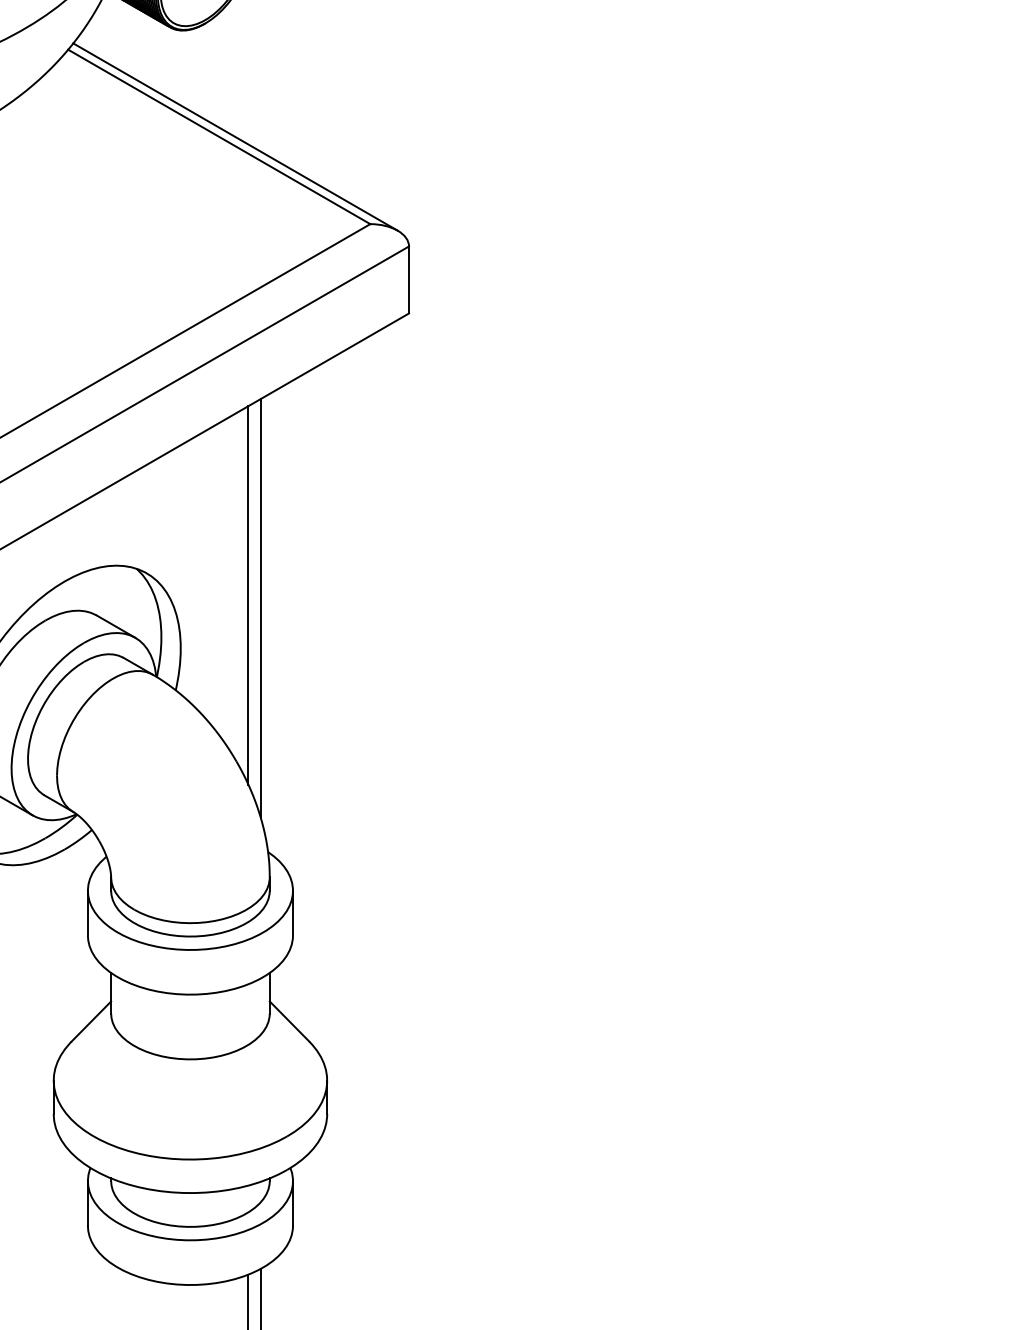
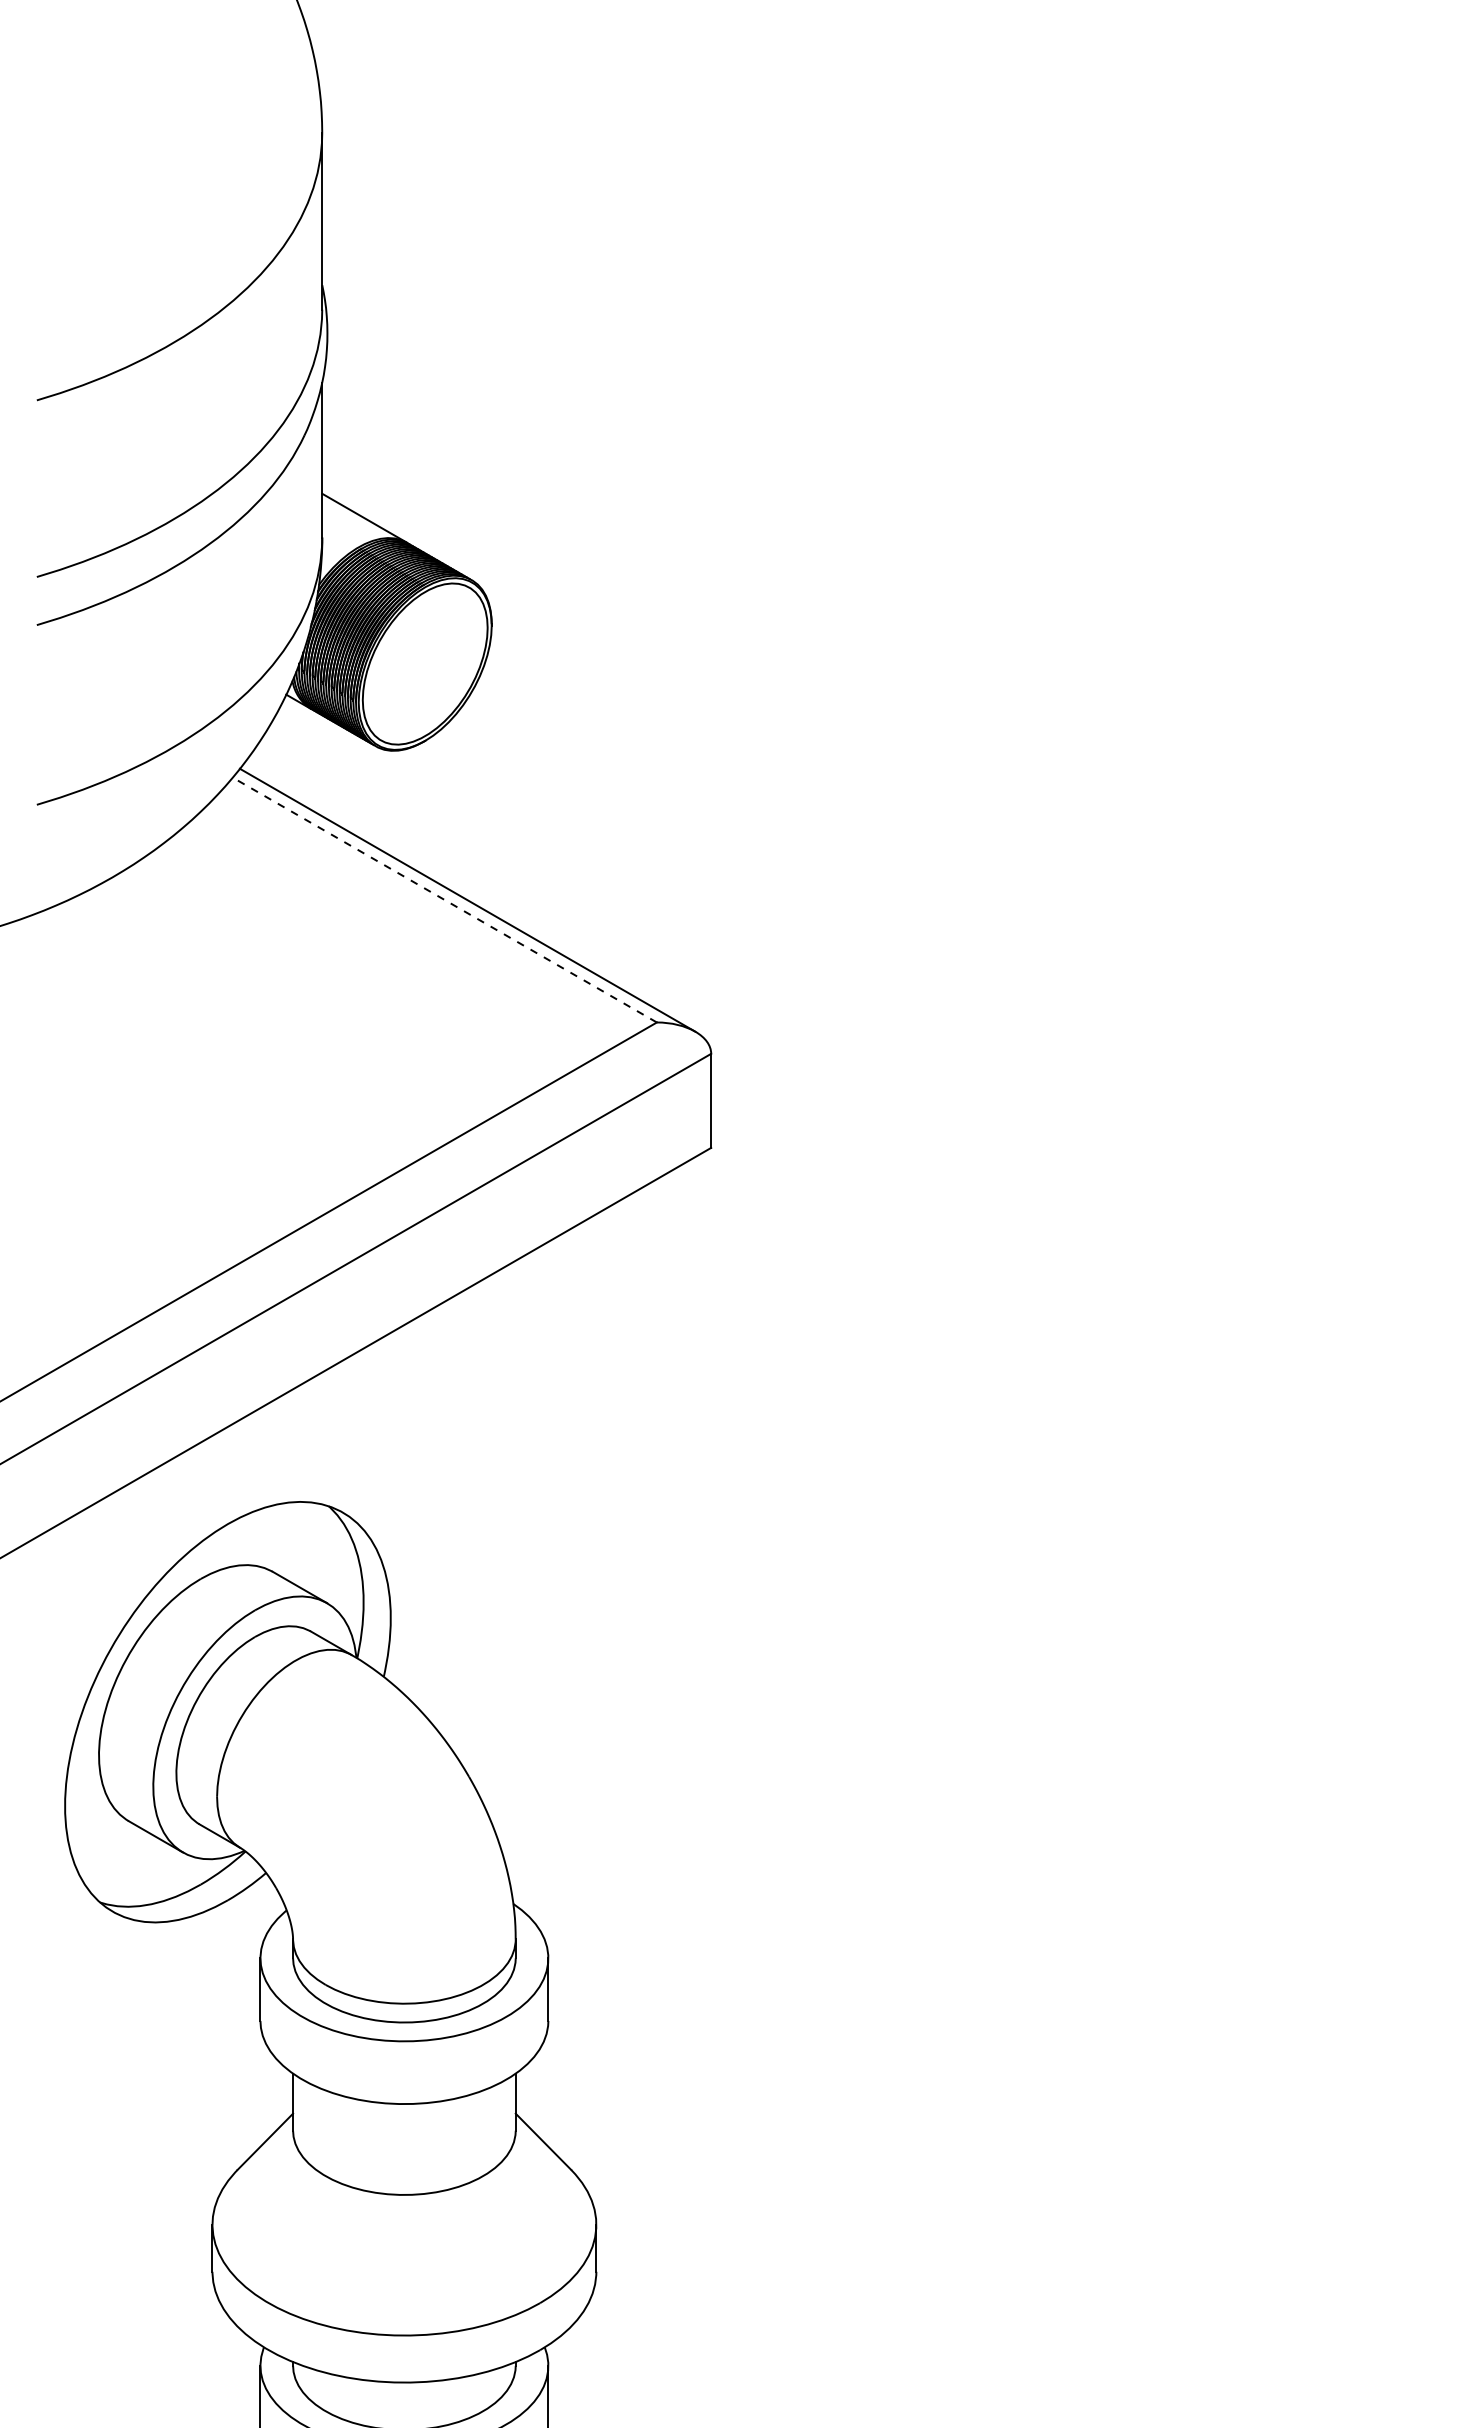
line: (219, 137) -> (444, 900), solid -> dashed
line: (248, 595) -> (485, 1543), removed
line: (260, 608) -> (502, 1561), removed

